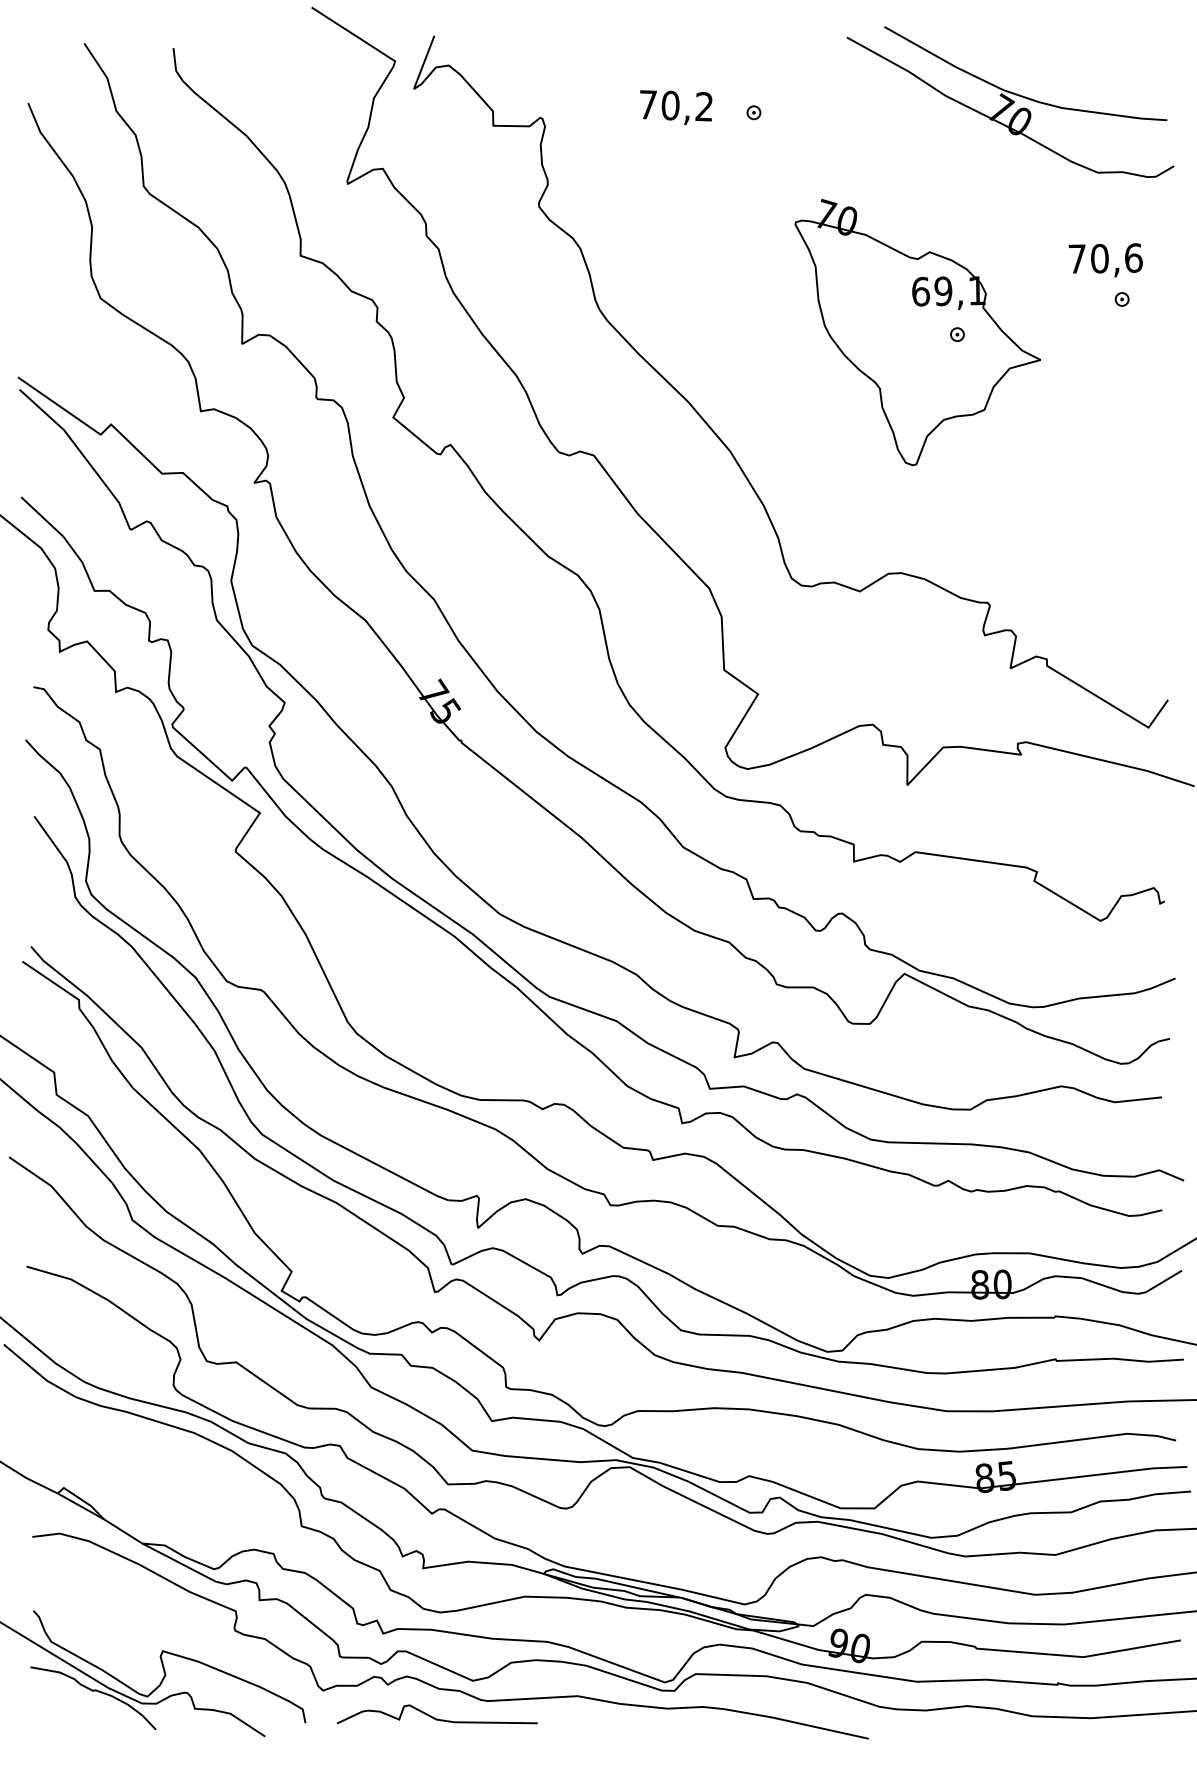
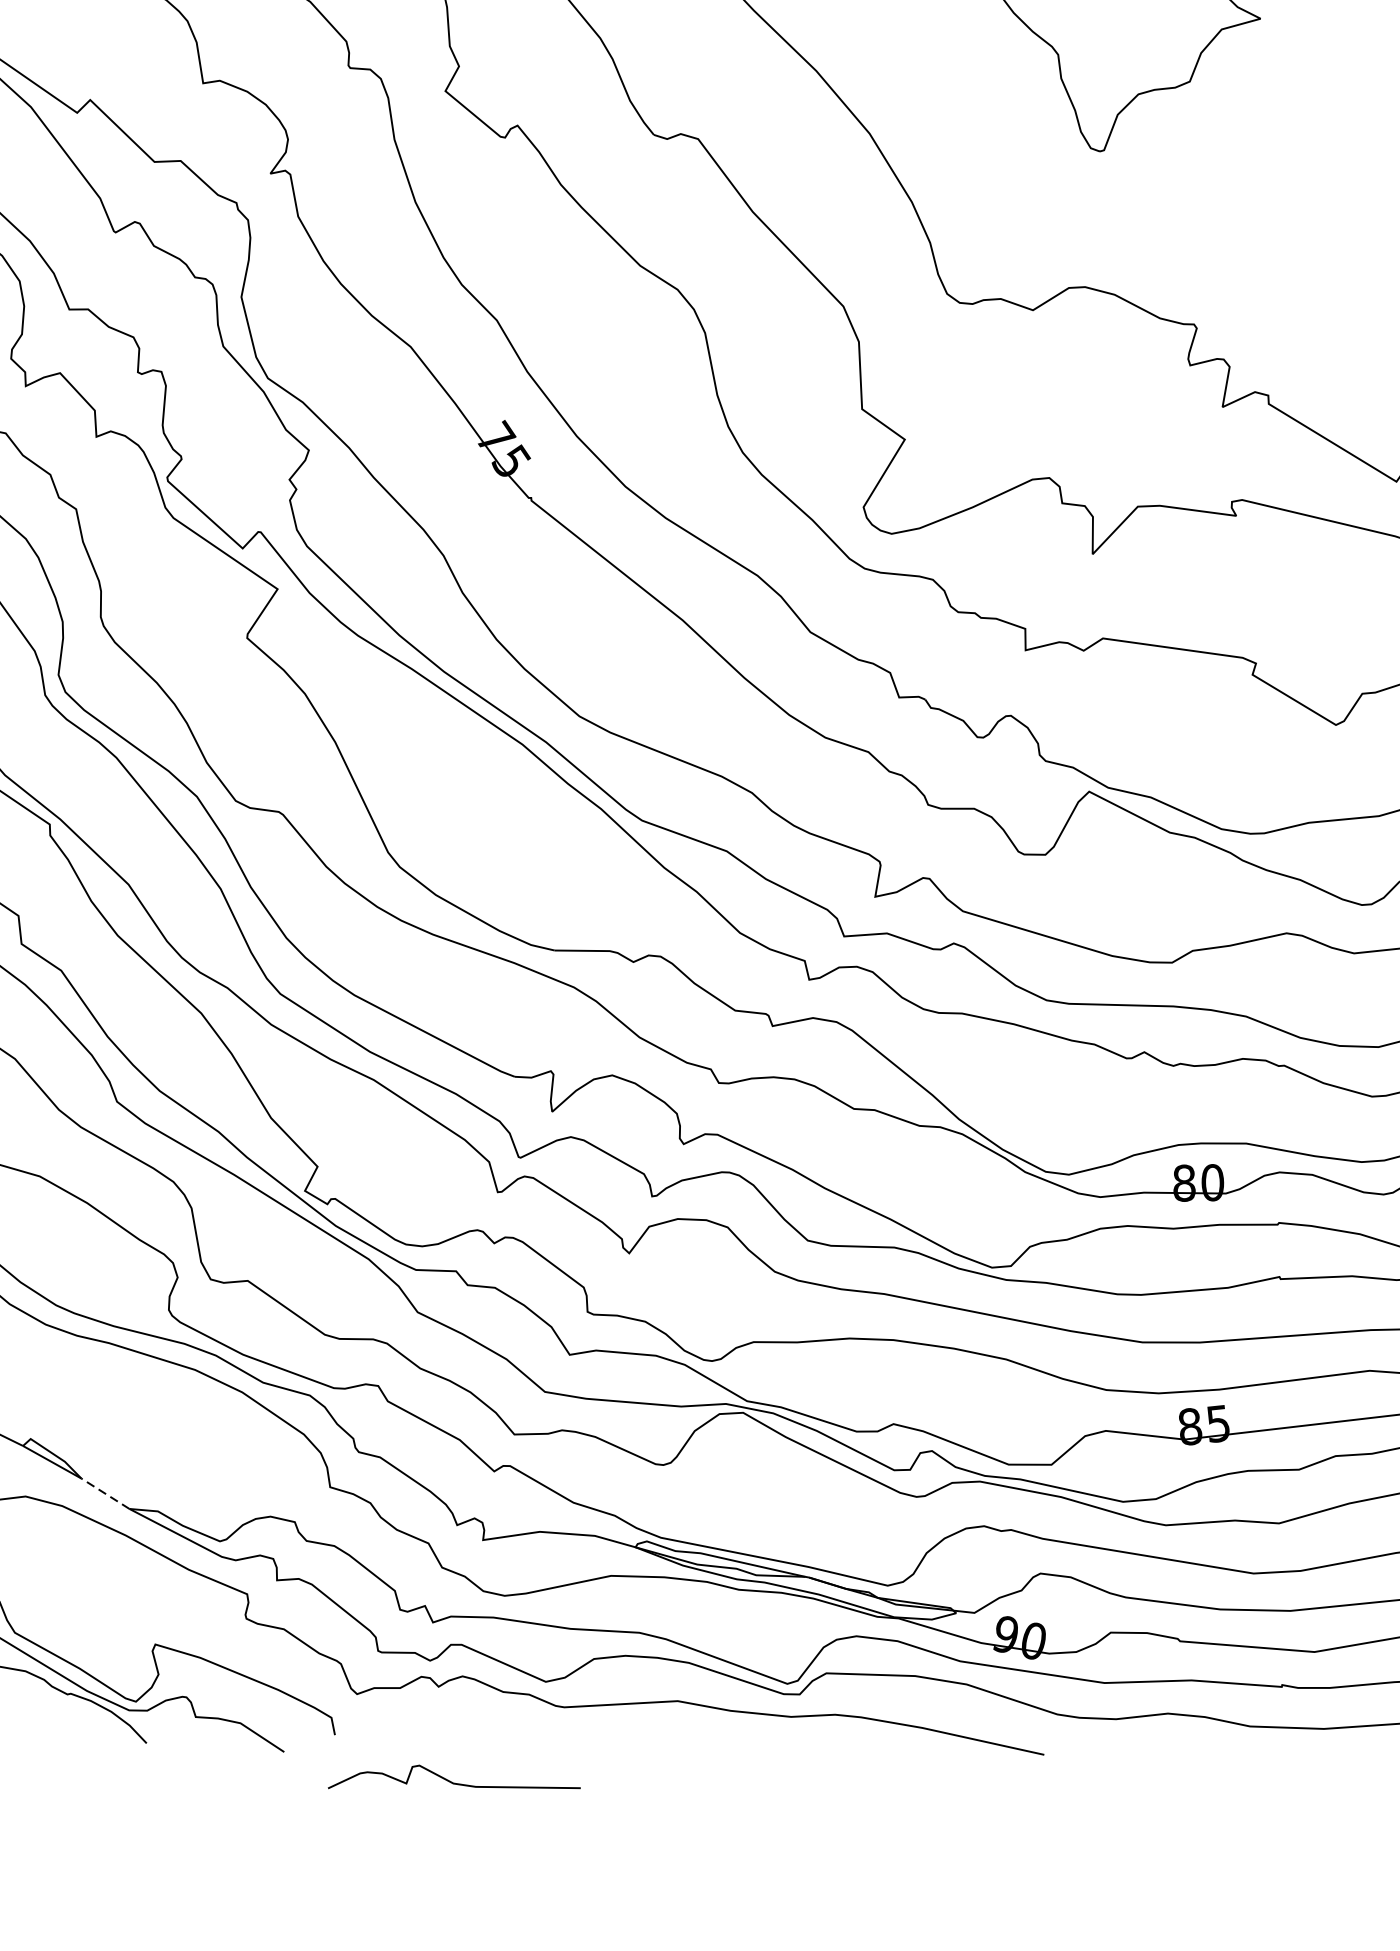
line: (123, 1531) -> (105, 1493), solid -> dashed
curve: (433, 1716) -> (449, 1779), moved

